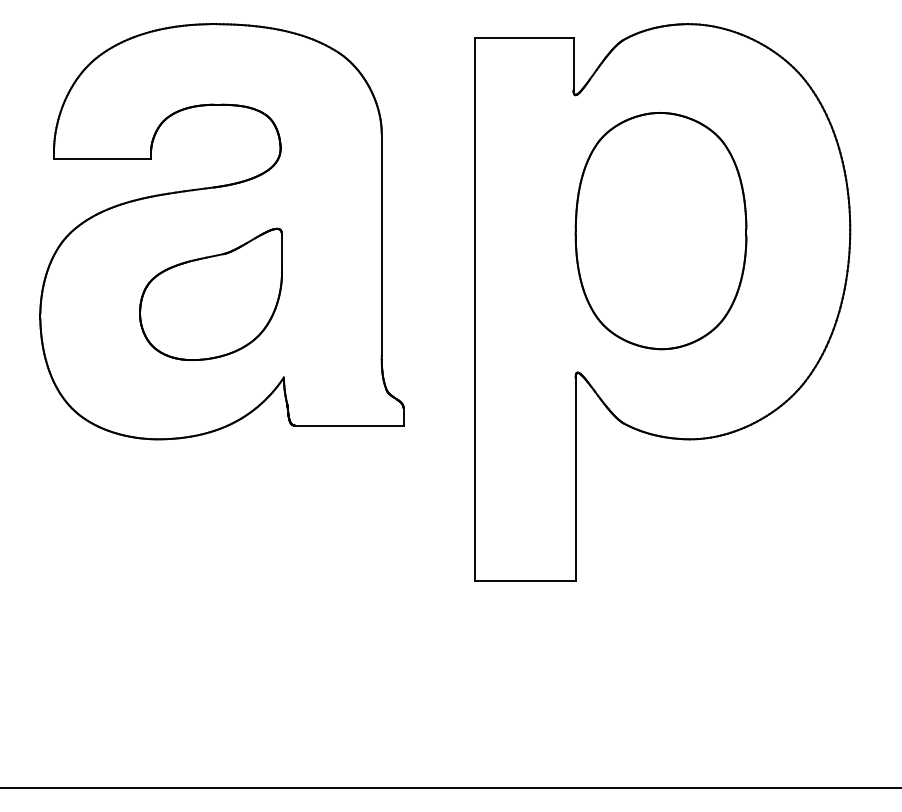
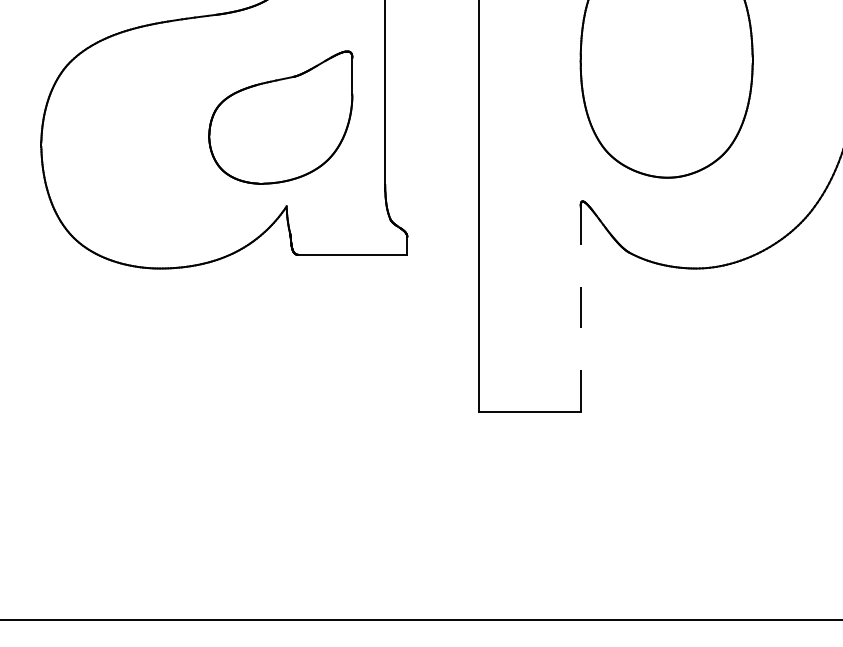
part: (210, 293) -> (280, 116), moved
line: (575, 479) -> (580, 309), solid -> dashed

